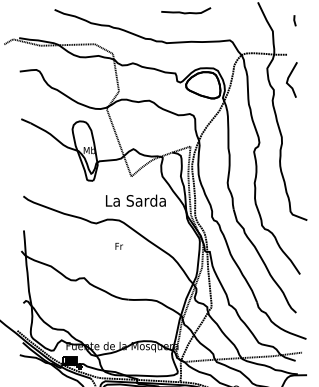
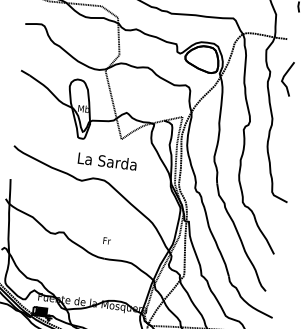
line: (289, 77) -> (285, 76), moved
text: (135, 200) -> (107, 161), moved
text: (118, 245) -> (106, 240), moved

